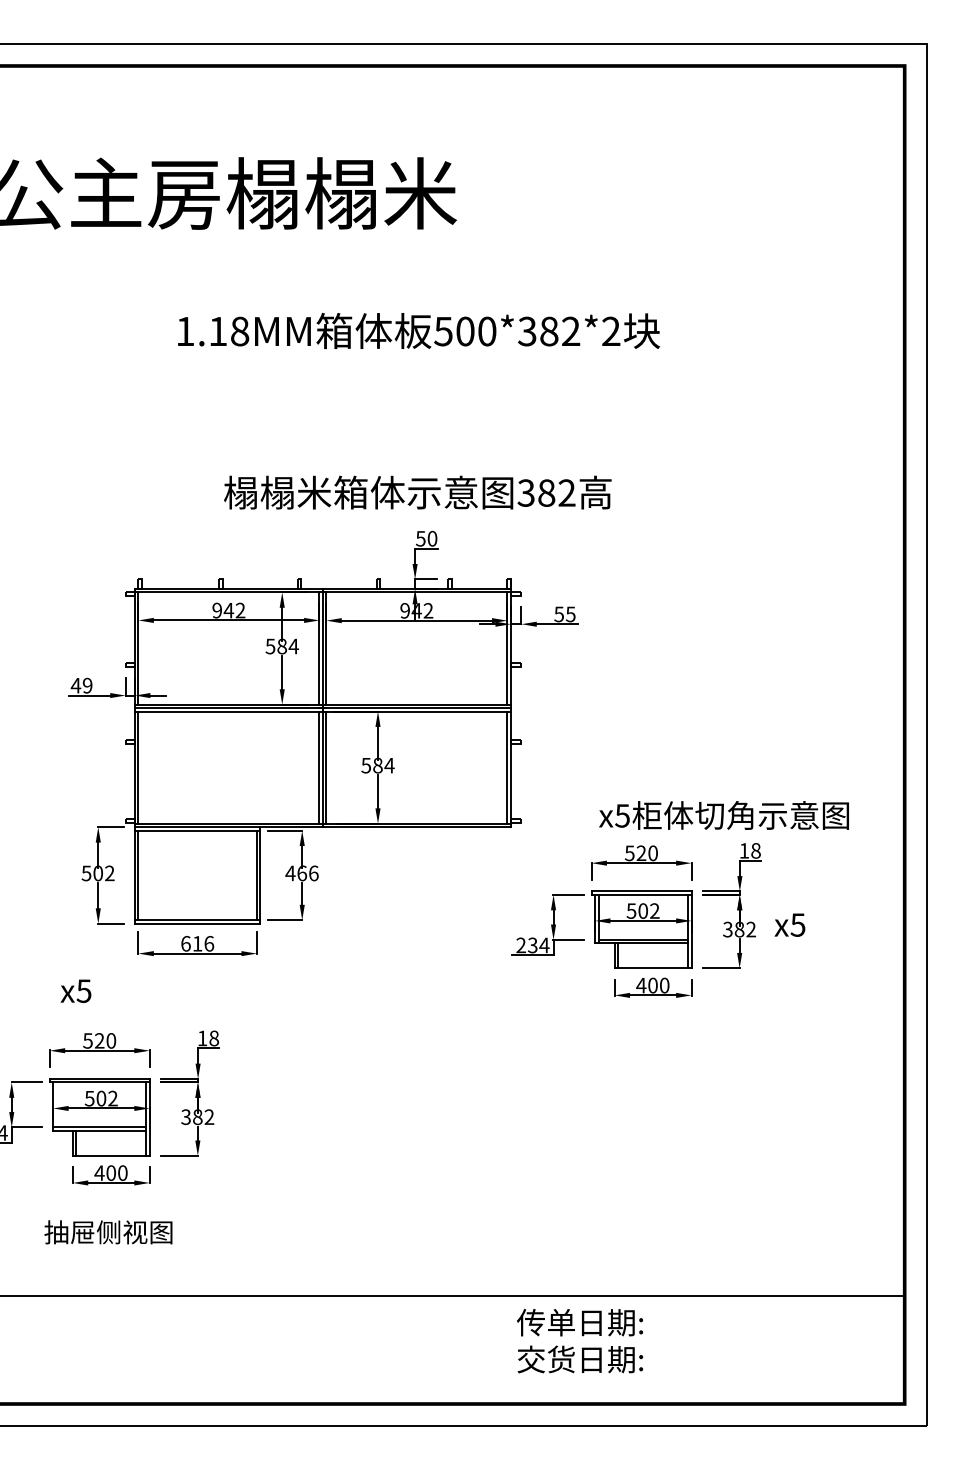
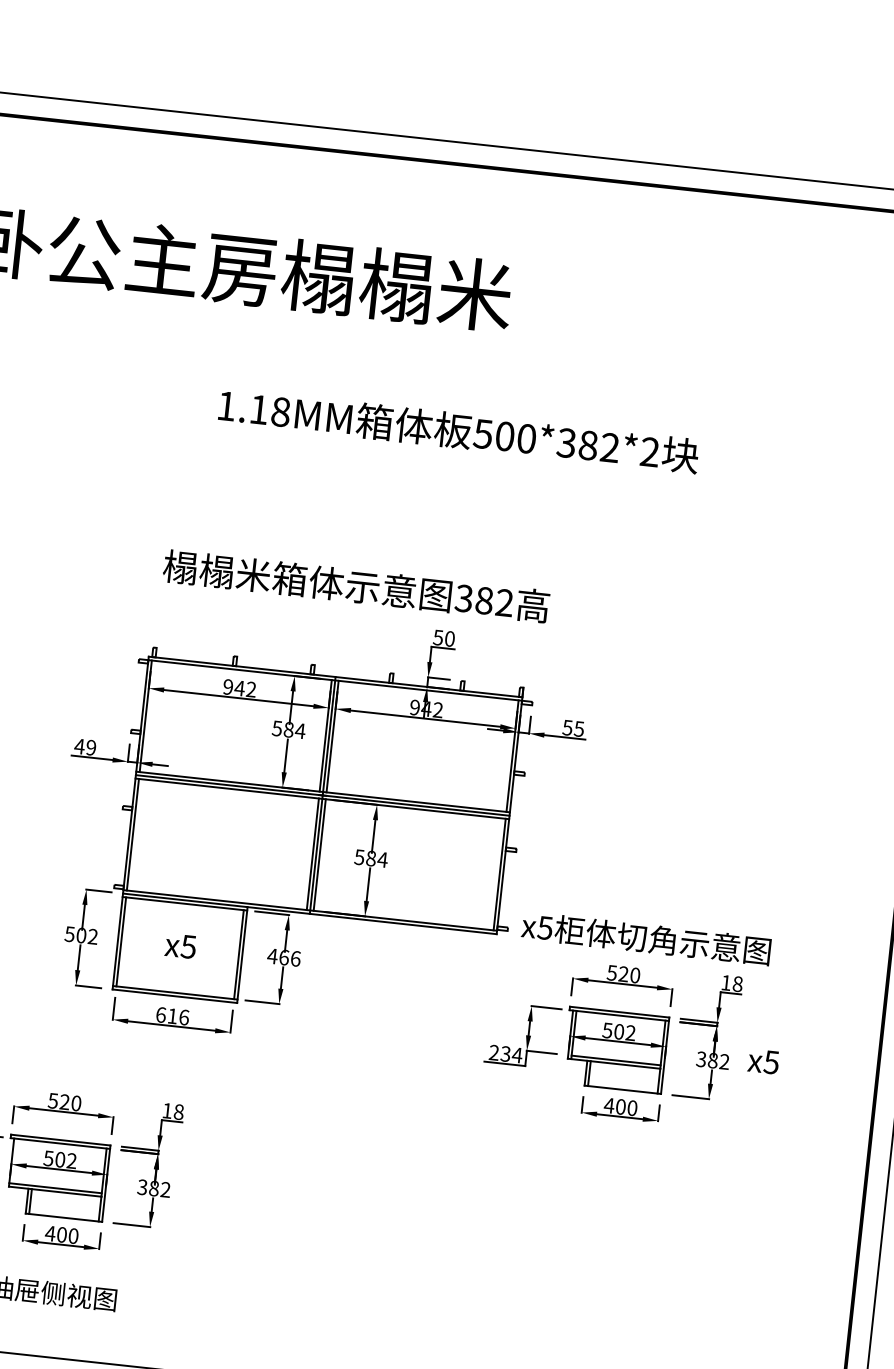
text: (417, 492) -> (356, 586), moved
text: (723, 815) -> (645, 938), moved
text: (75, 990) -> (180, 945), moved

